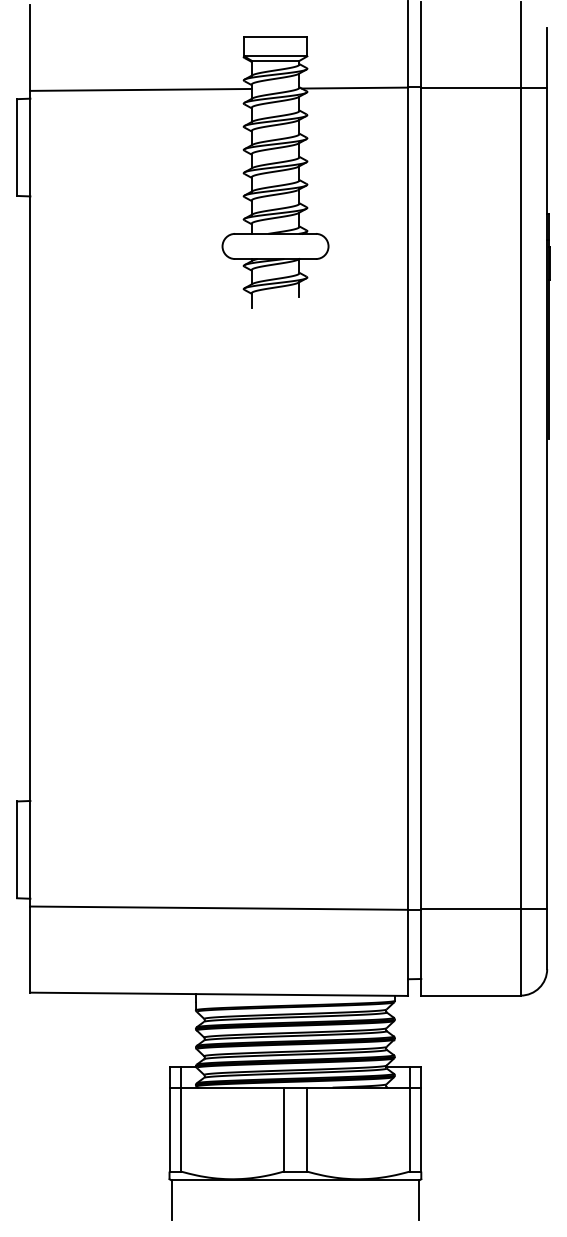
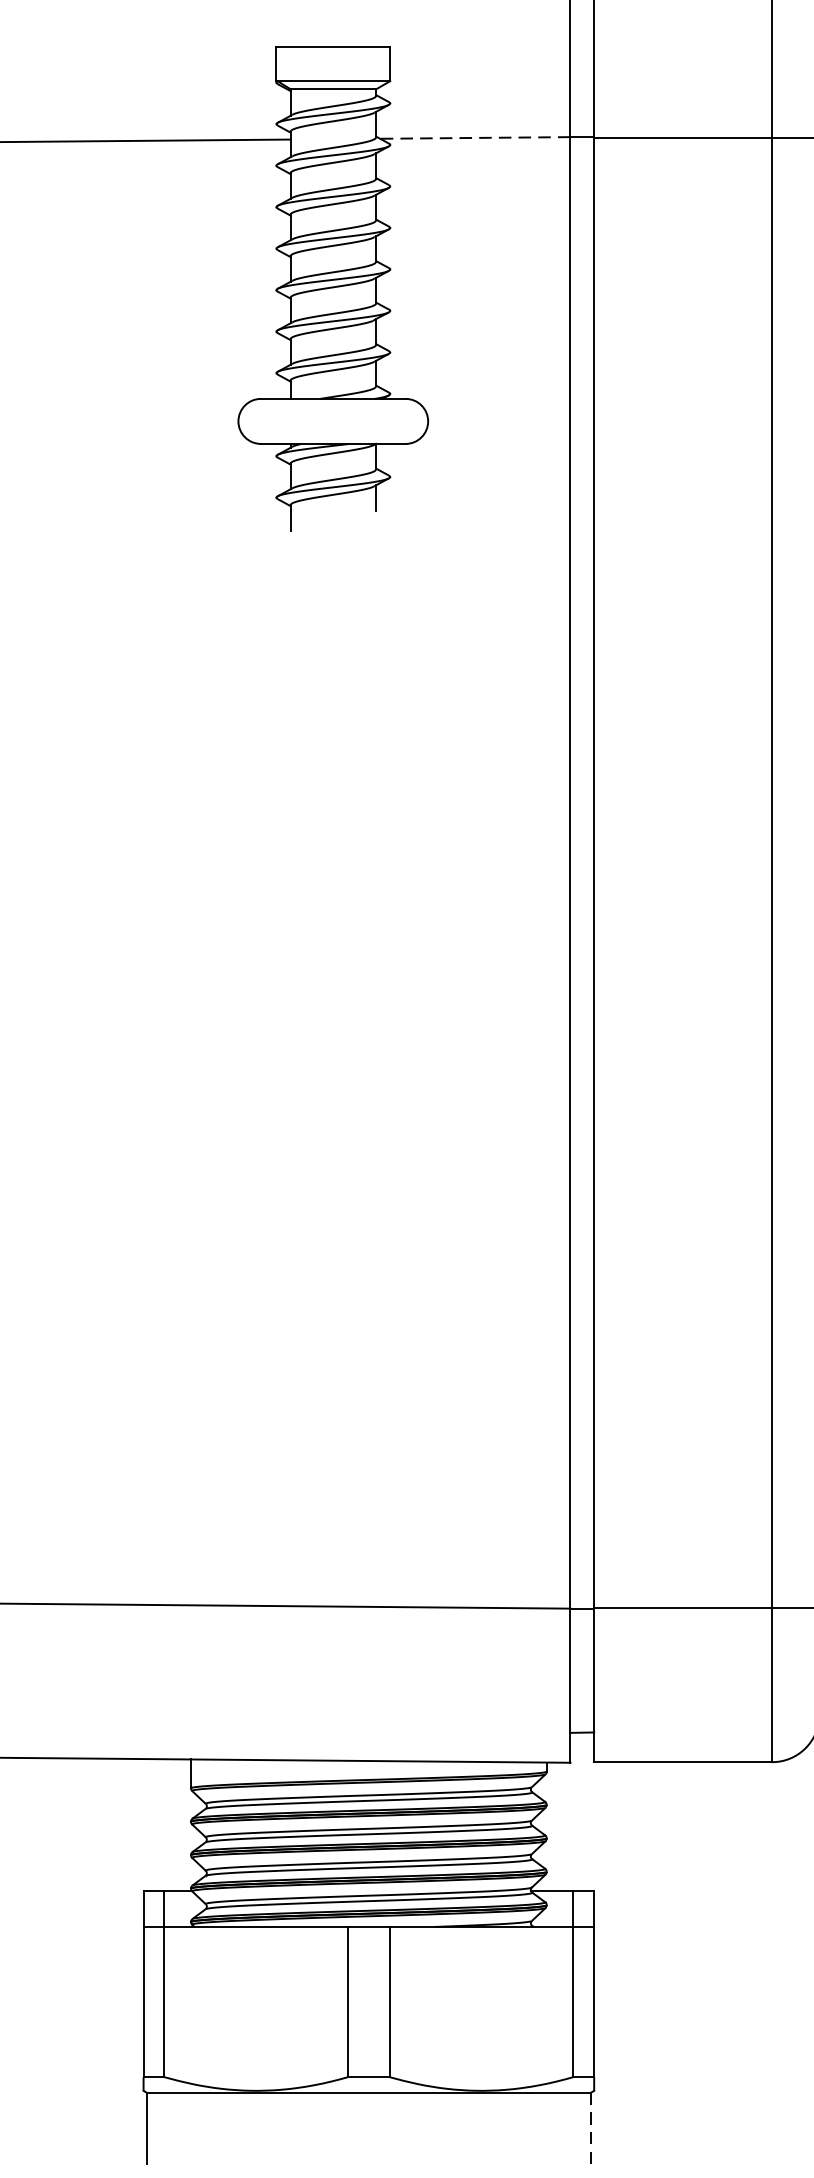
line: (354, 88) -> (474, 138), solid -> dashed
line: (419, 1200) -> (590, 2128), solid -> dashed

